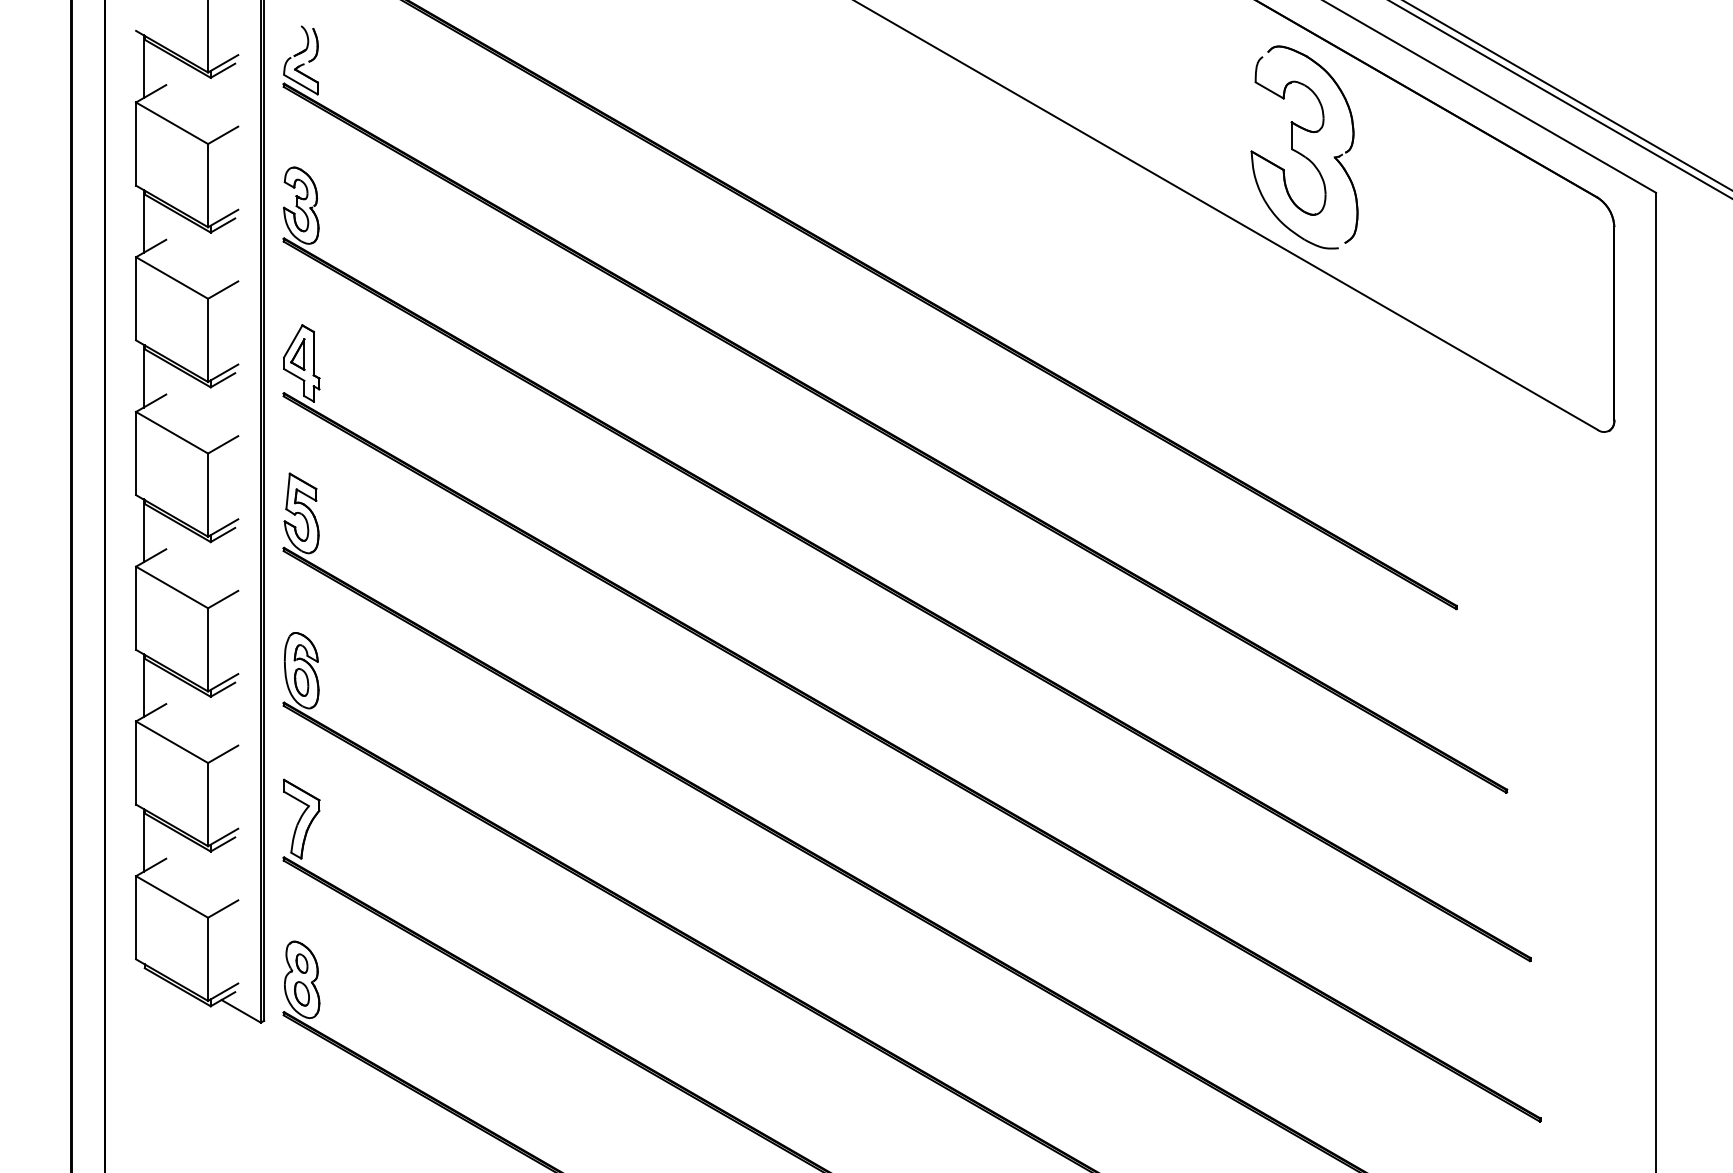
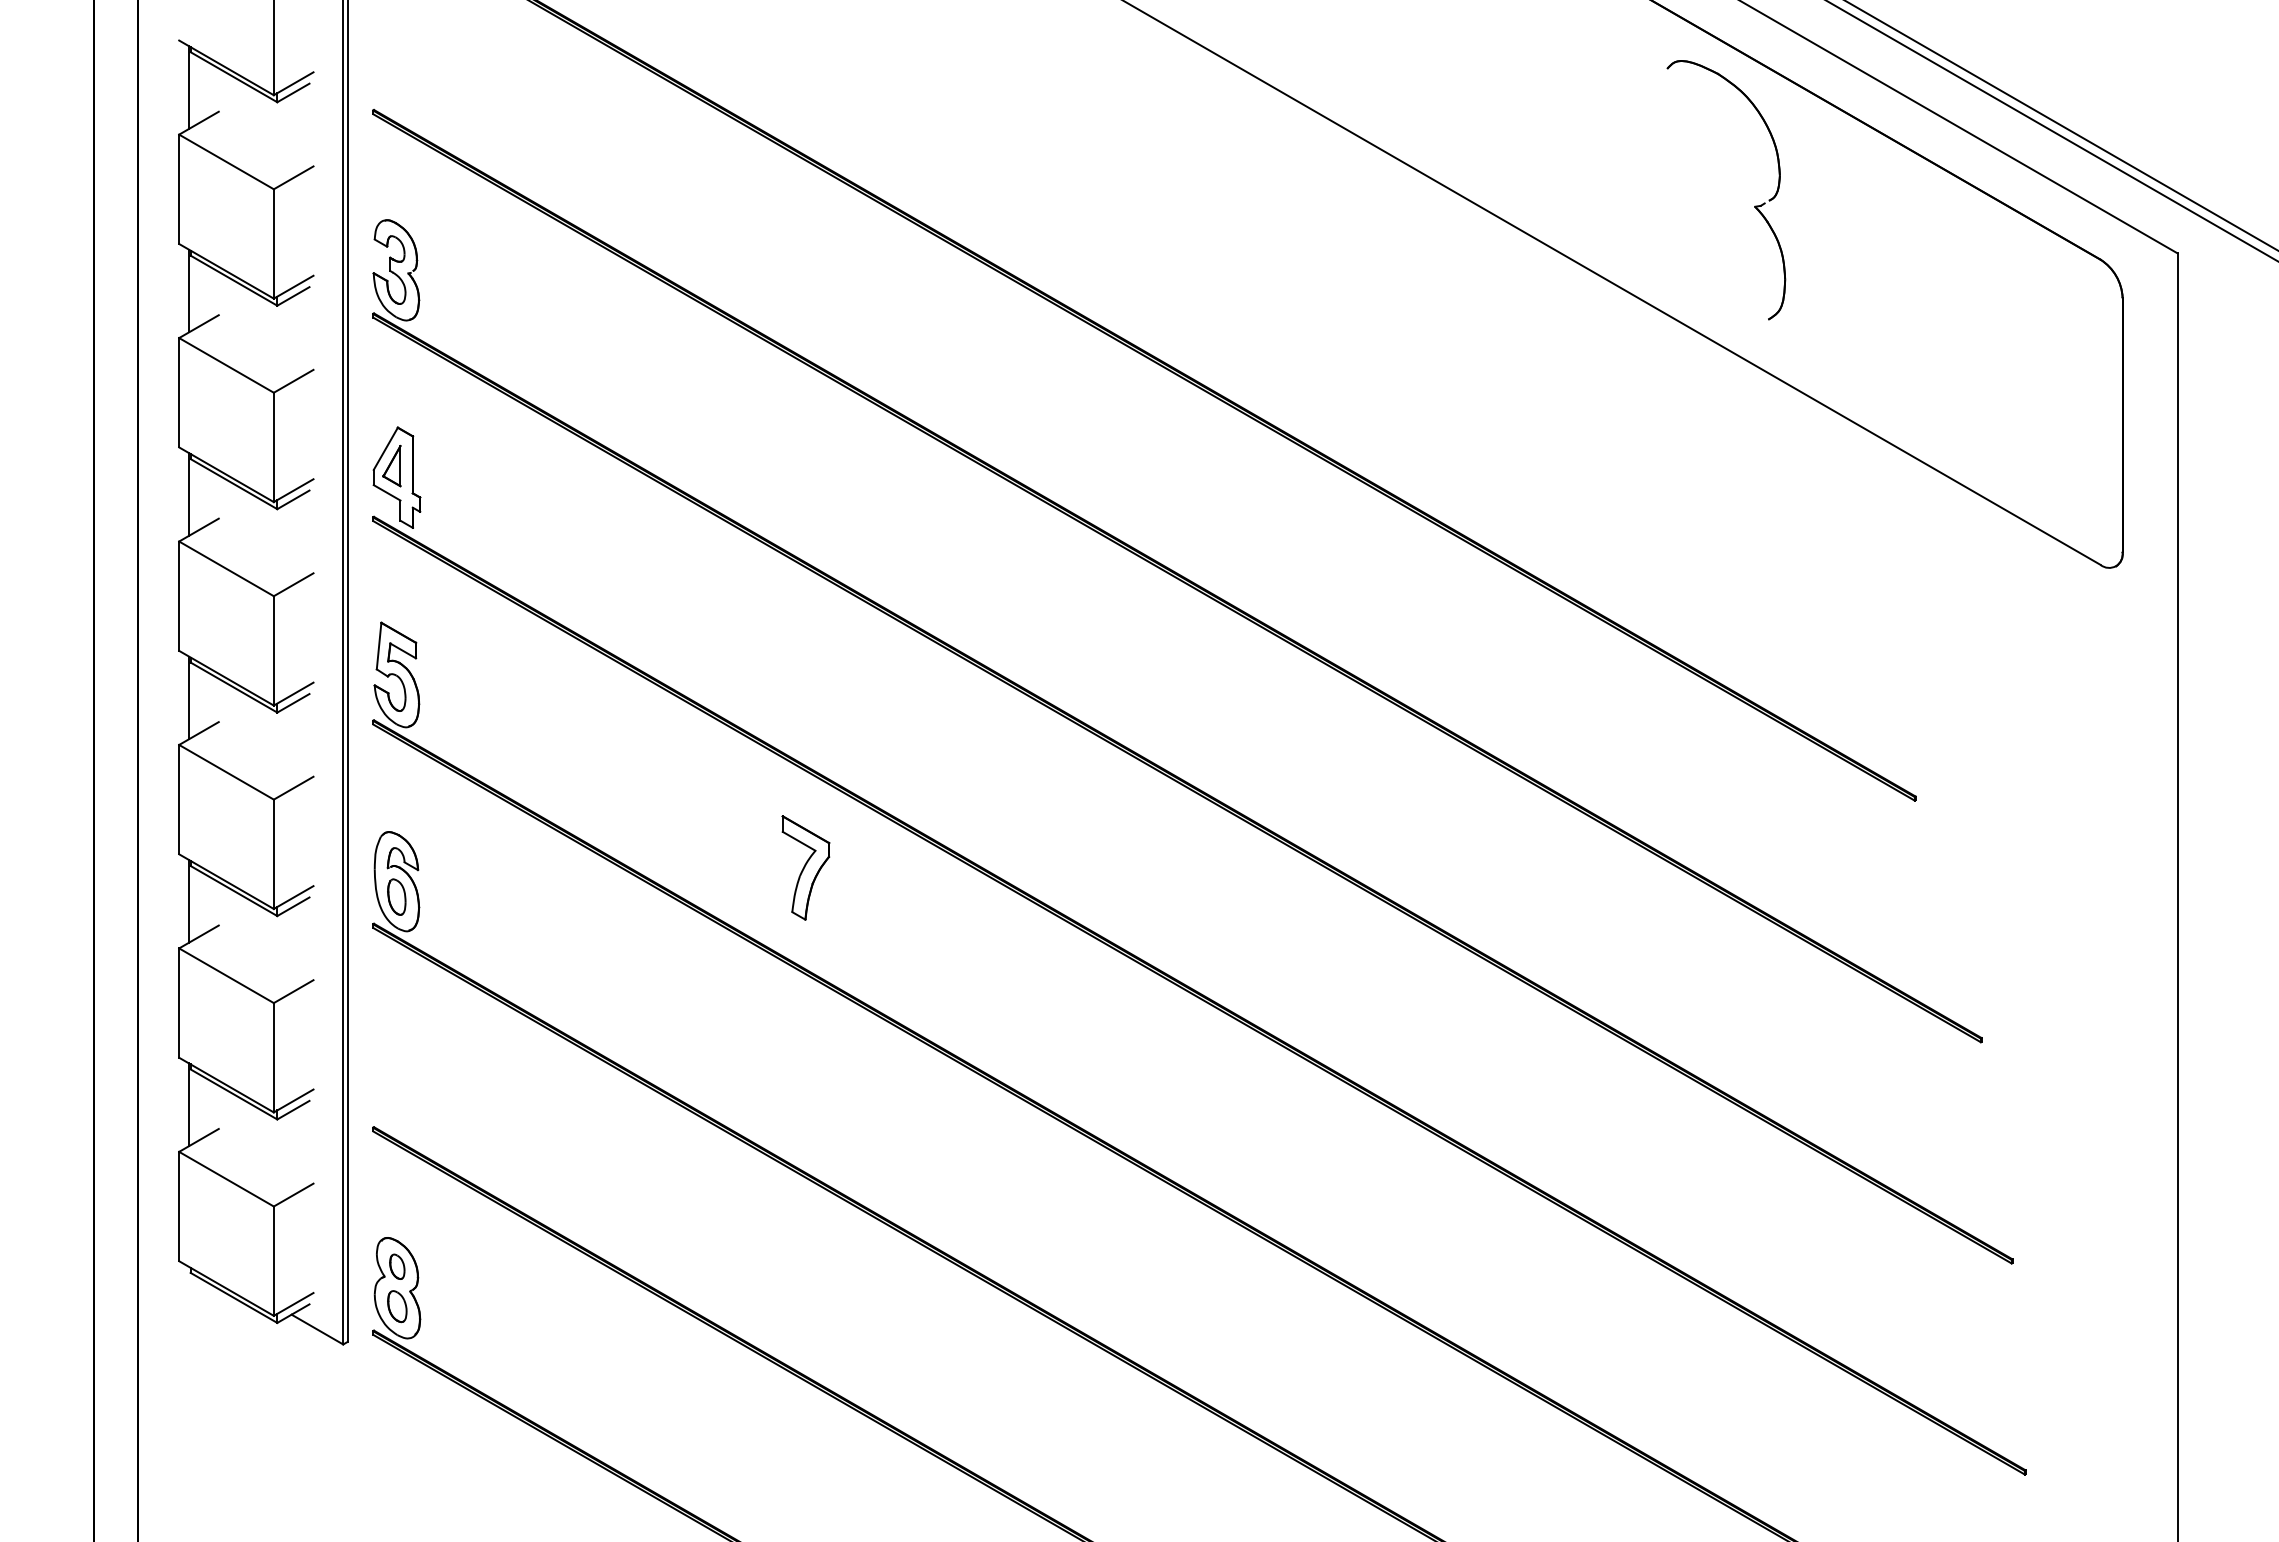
part: (301, 64) -> (396, 84), removed
part: (1294, 152) -> (1702, 200), removed
part: (301, 818) -> (805, 867), moved

